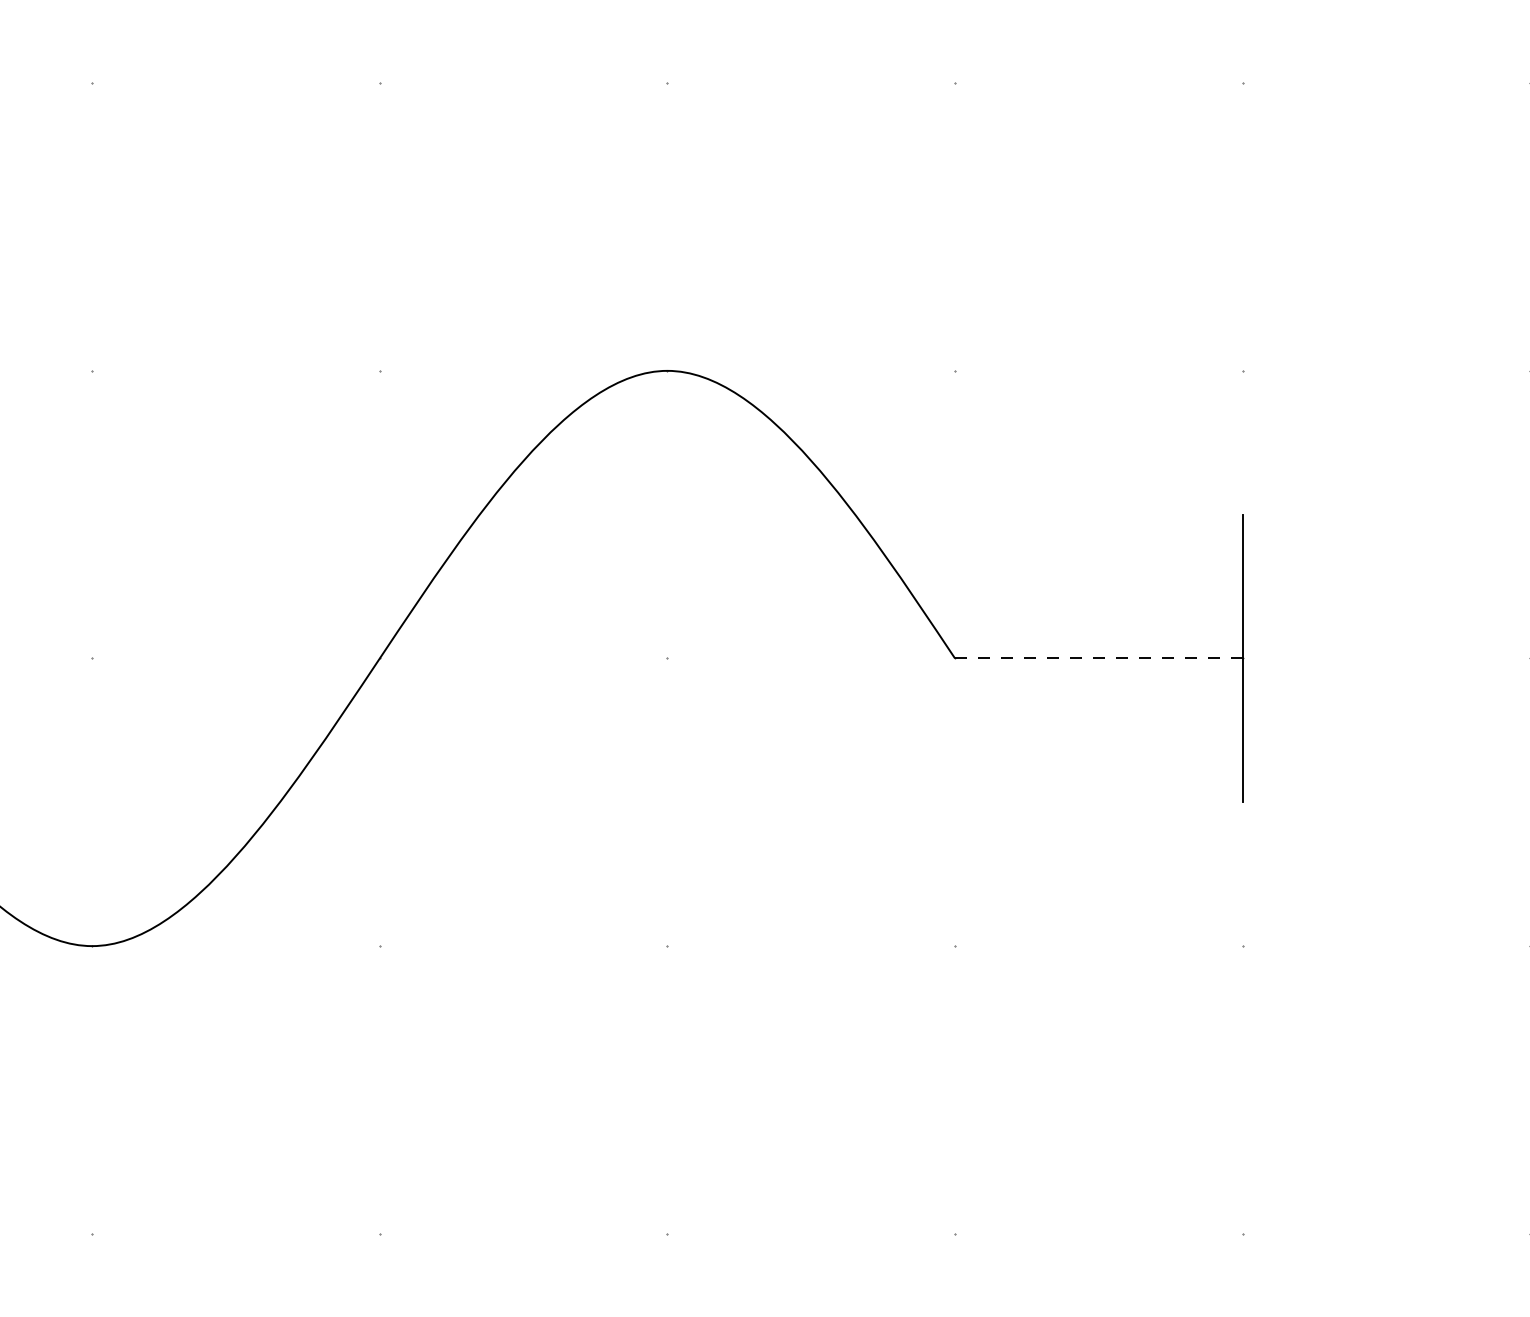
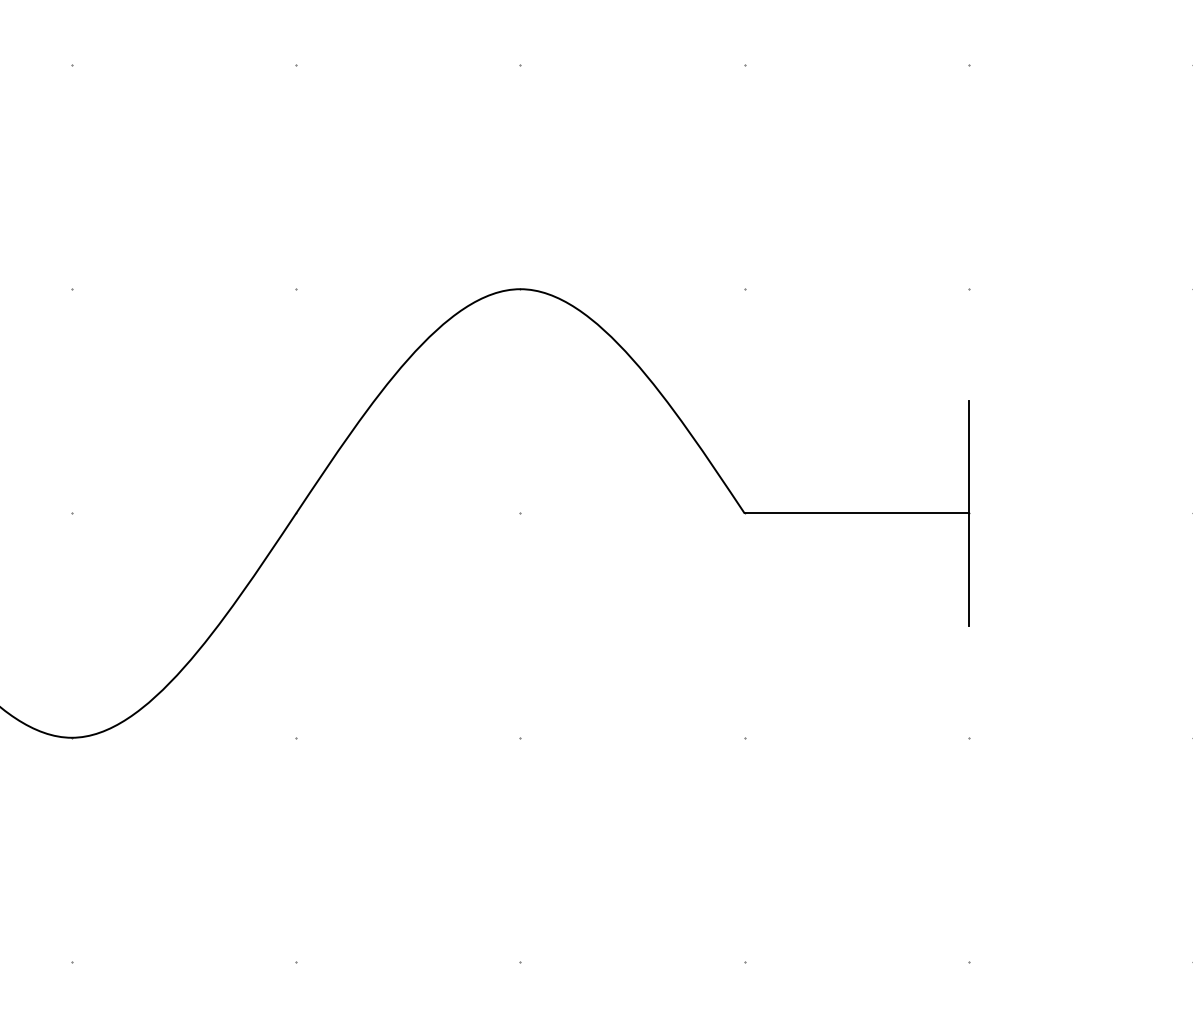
line: (1099, 658) -> (857, 513), dashed -> solid

